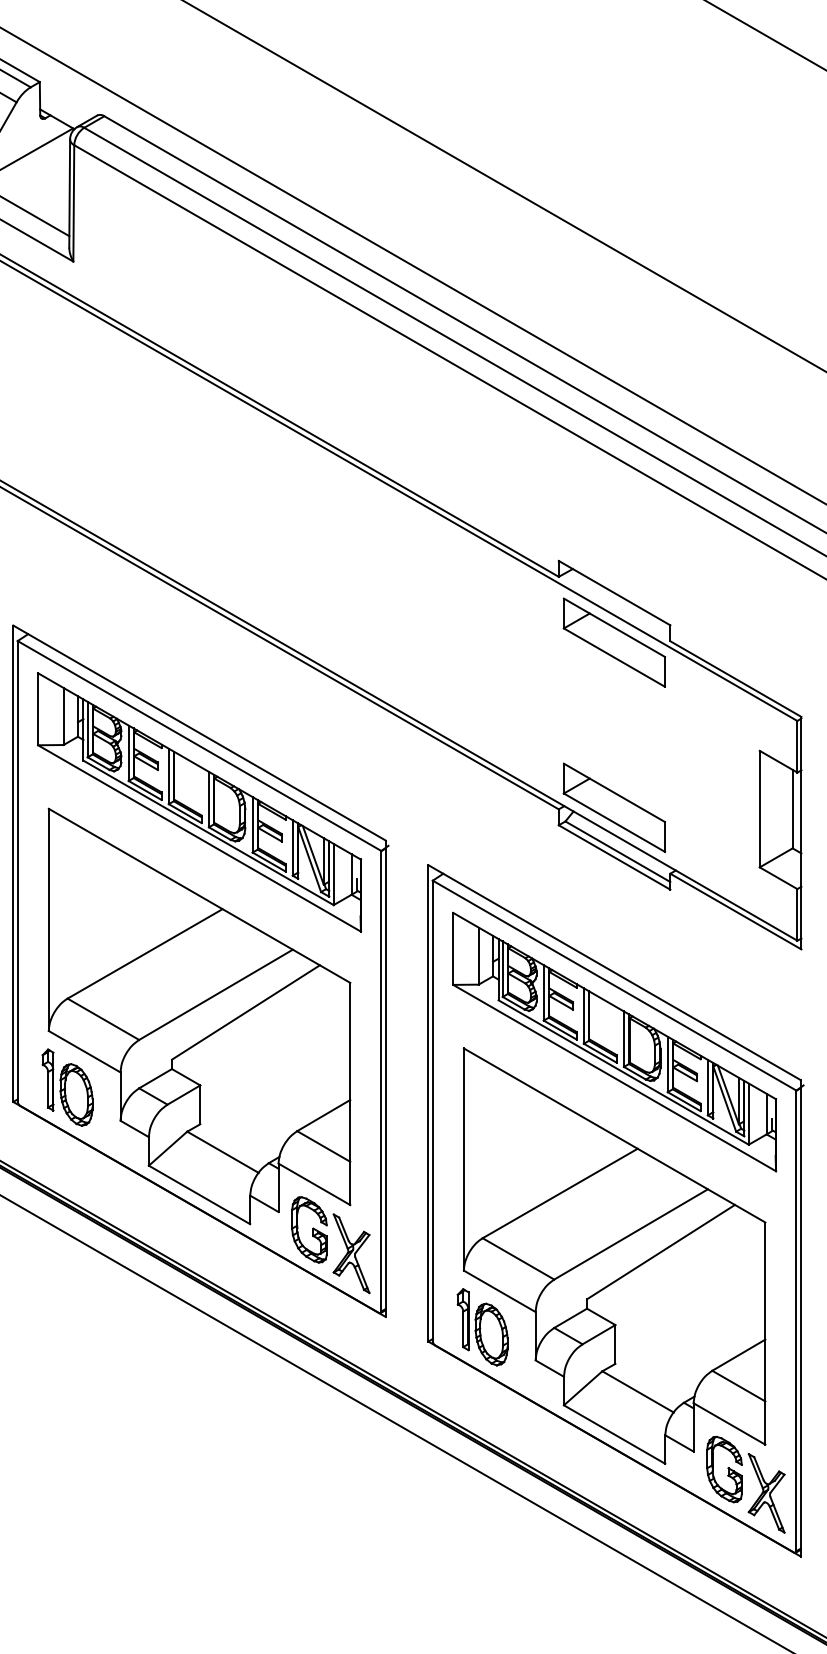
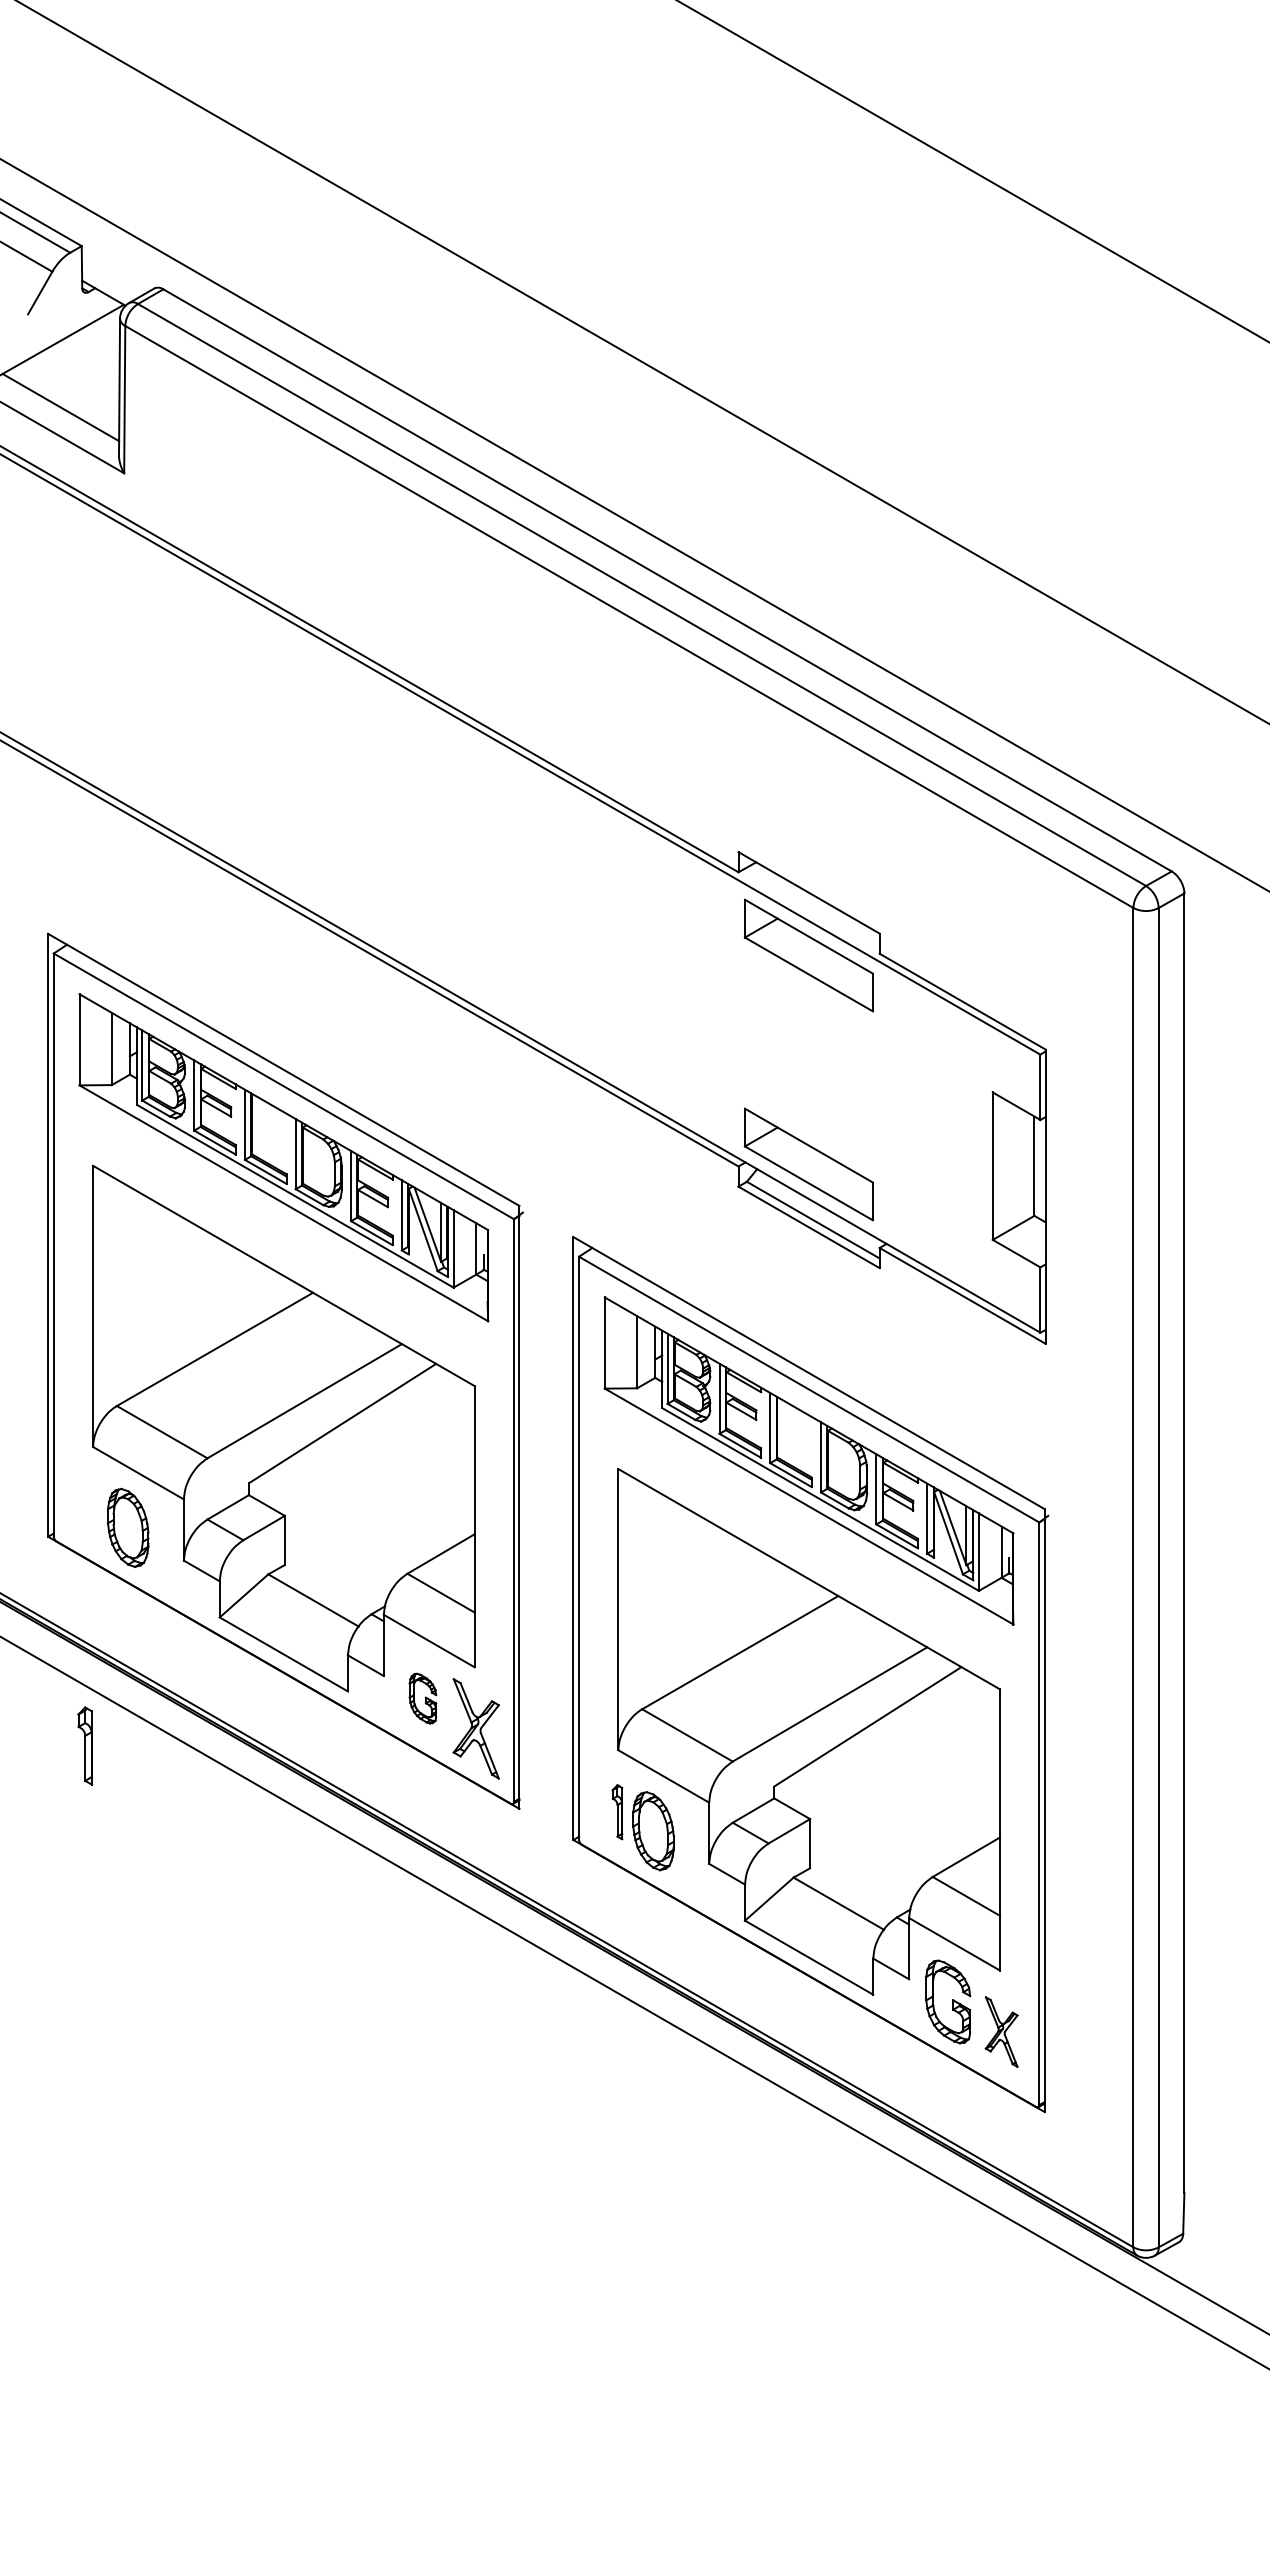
part: (47, 1079) -> (84, 1745), moved
part: (309, 1229) -> (422, 1698), size x0.6
part: (463, 1319) -> (617, 1811), size x0.7
part: (766, 1492) -> (1001, 2031), size x0.7

